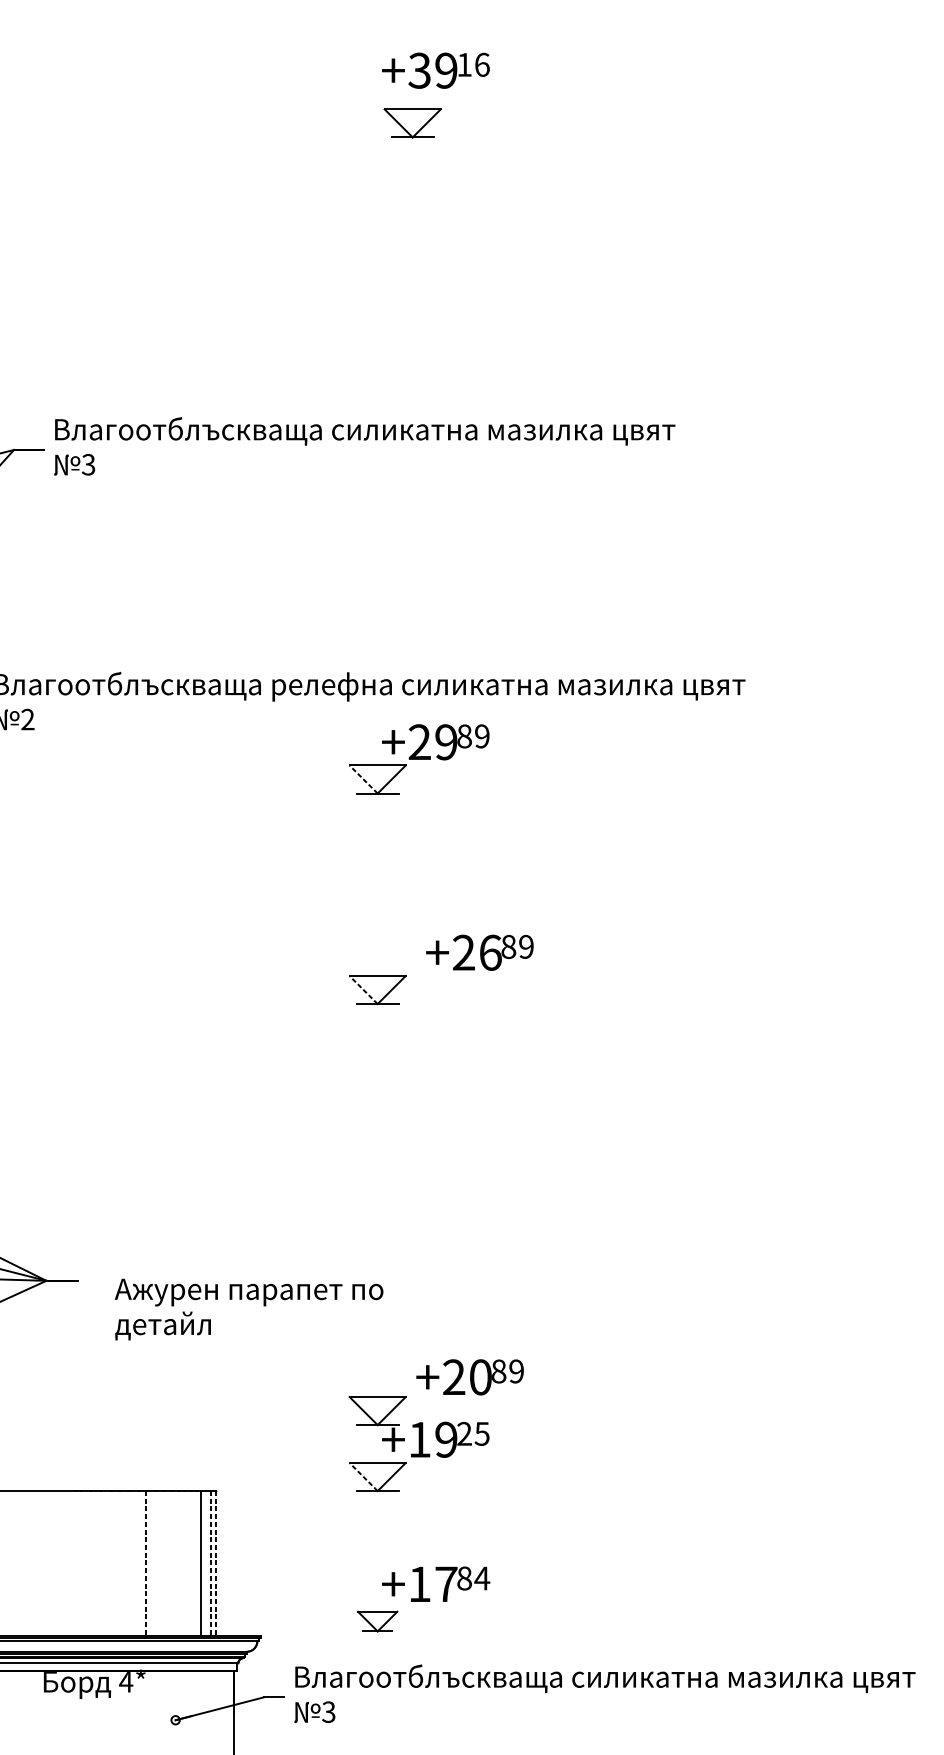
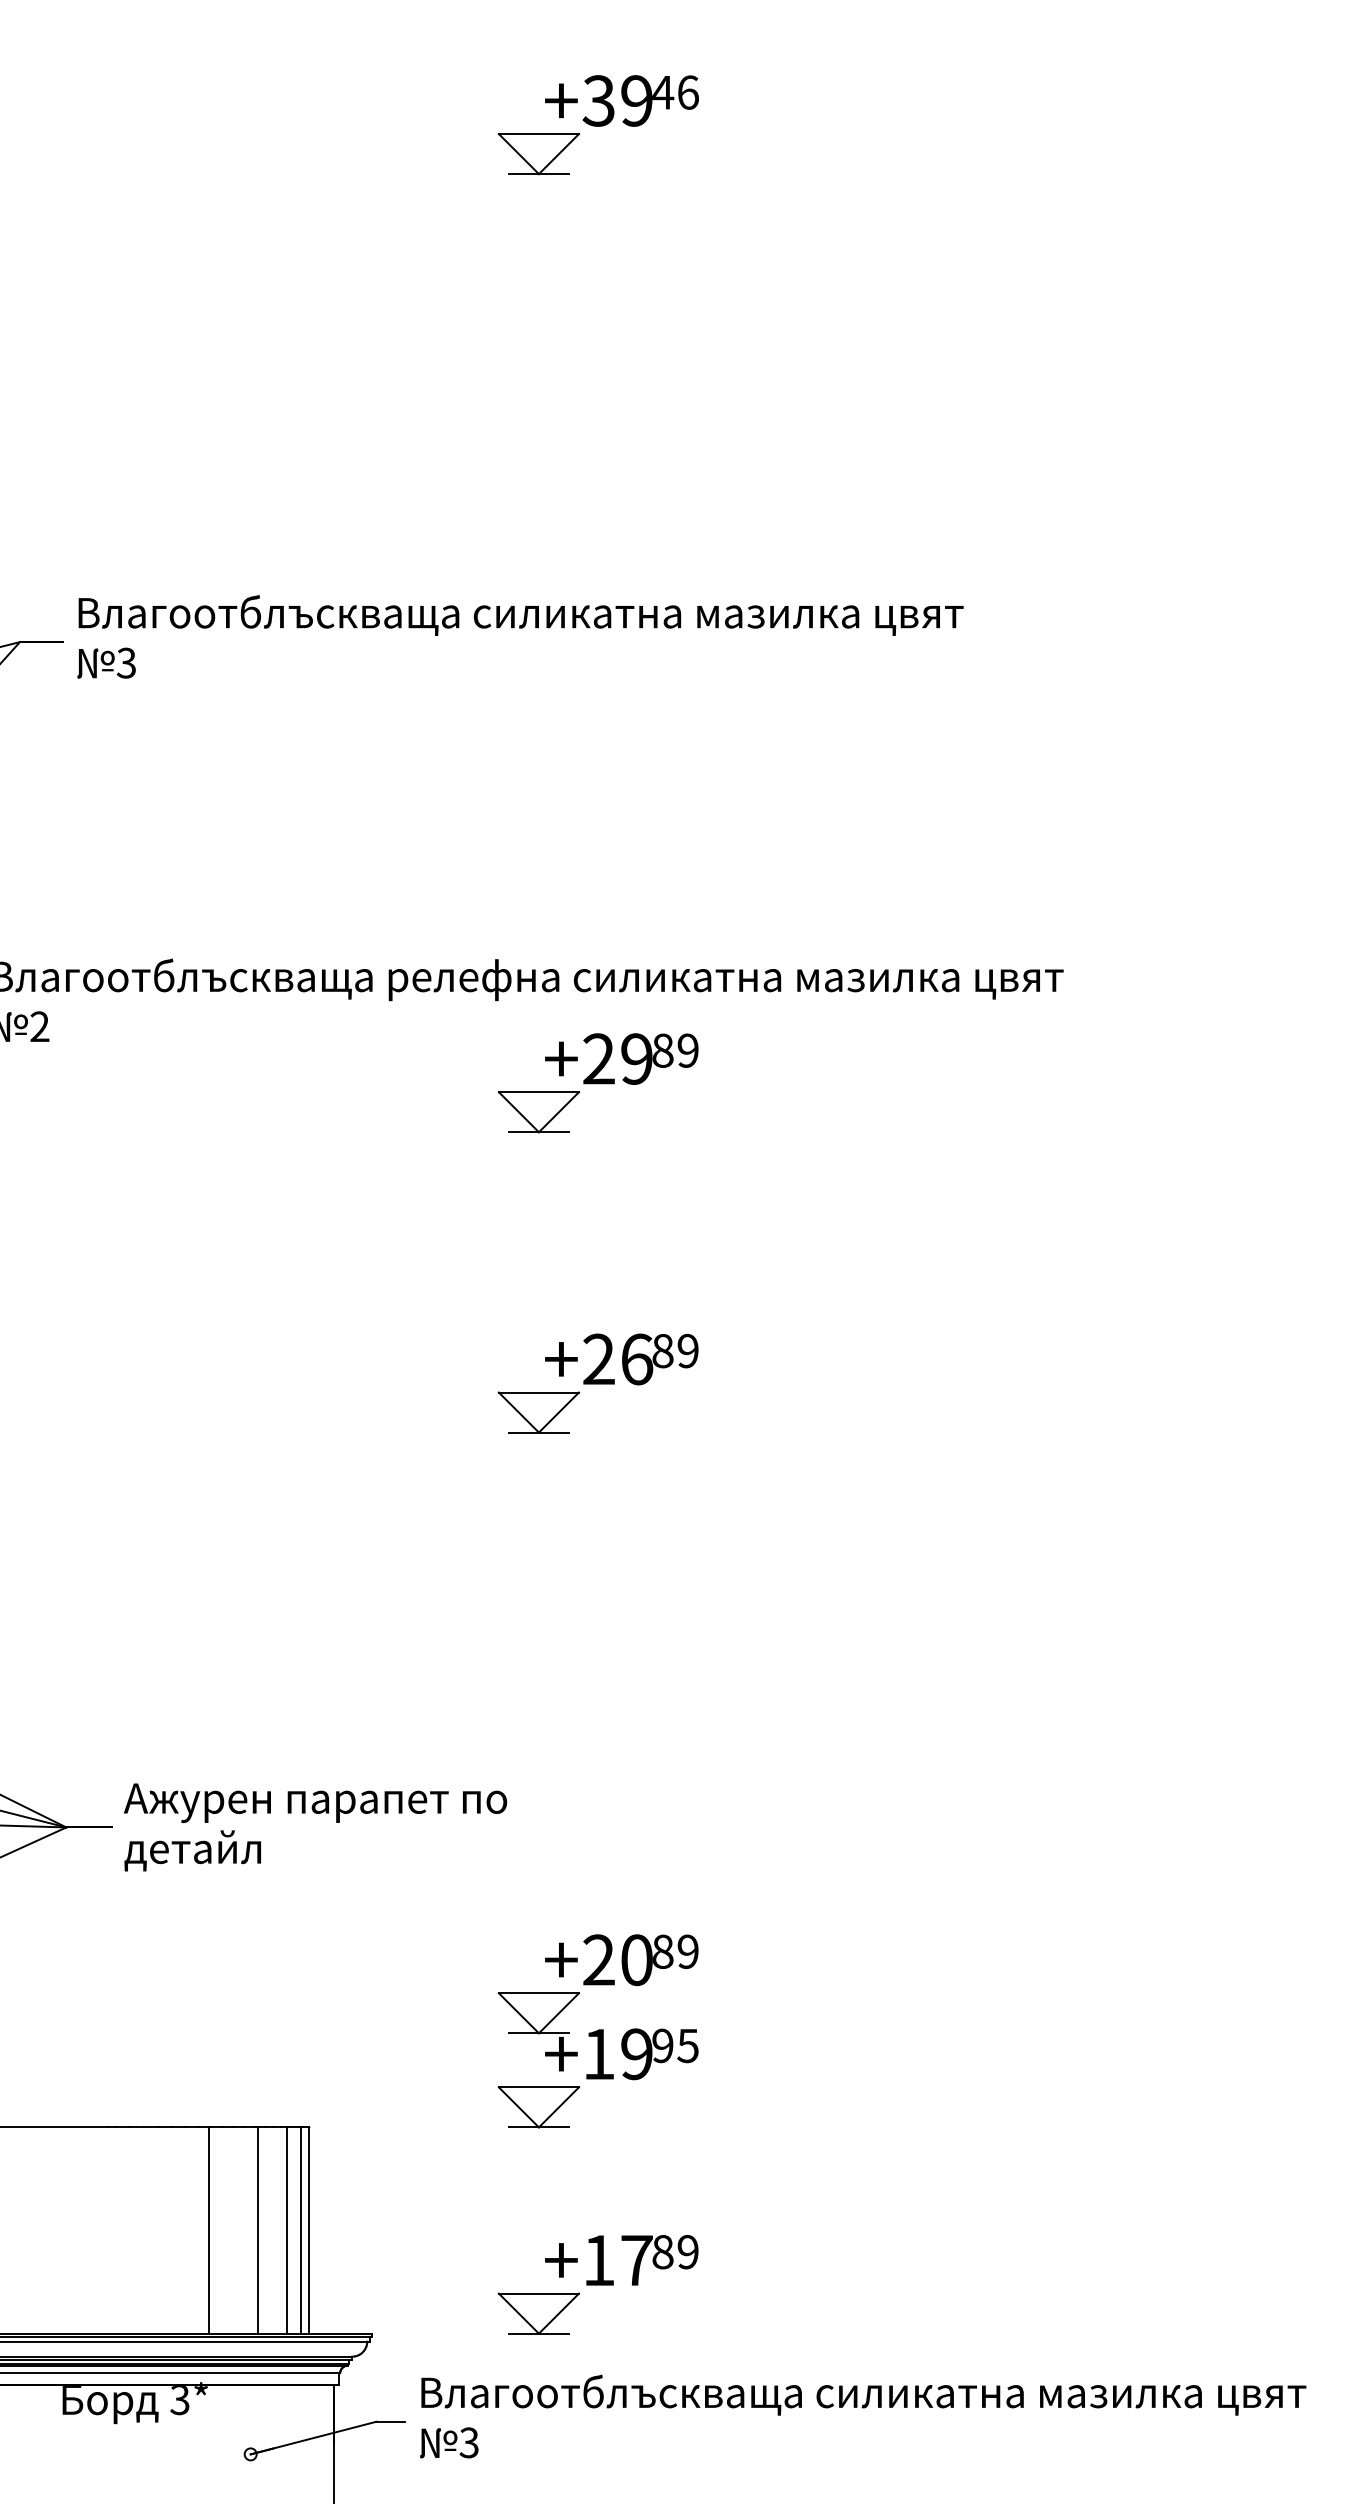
text: (464, 64) -> (663, 92), 16 -> 46
part: (412, 123) -> (538, 154), moved
line: (363, 779) -> (518, 1111), dashed -> solid
text: (479, 952) -> (621, 1359), moved
line: (363, 989) -> (518, 1412), dashed -> solid
text: (249, 1309) -> (315, 1827), moved
text: (469, 1376) -> (621, 1959), moved
text: (464, 1433) -> (662, 2045), 25 -> 95
line: (363, 1477) -> (518, 2107), dashed -> solid
line: (180, 1563) -> (257, 2230), added
line: (146, 1564) -> (208, 2231), dashed -> solid
line: (211, 1564) -> (301, 2231), dashed -> solid
line: (216, 1564) -> (308, 2231), dashed -> solid
text: (481, 1578) -> (687, 2252), 84 -> 89
part: (377, 1621) -> (538, 2313), size x1.43
text: (125, 1682) -> (179, 2400), 4* -> 3*

